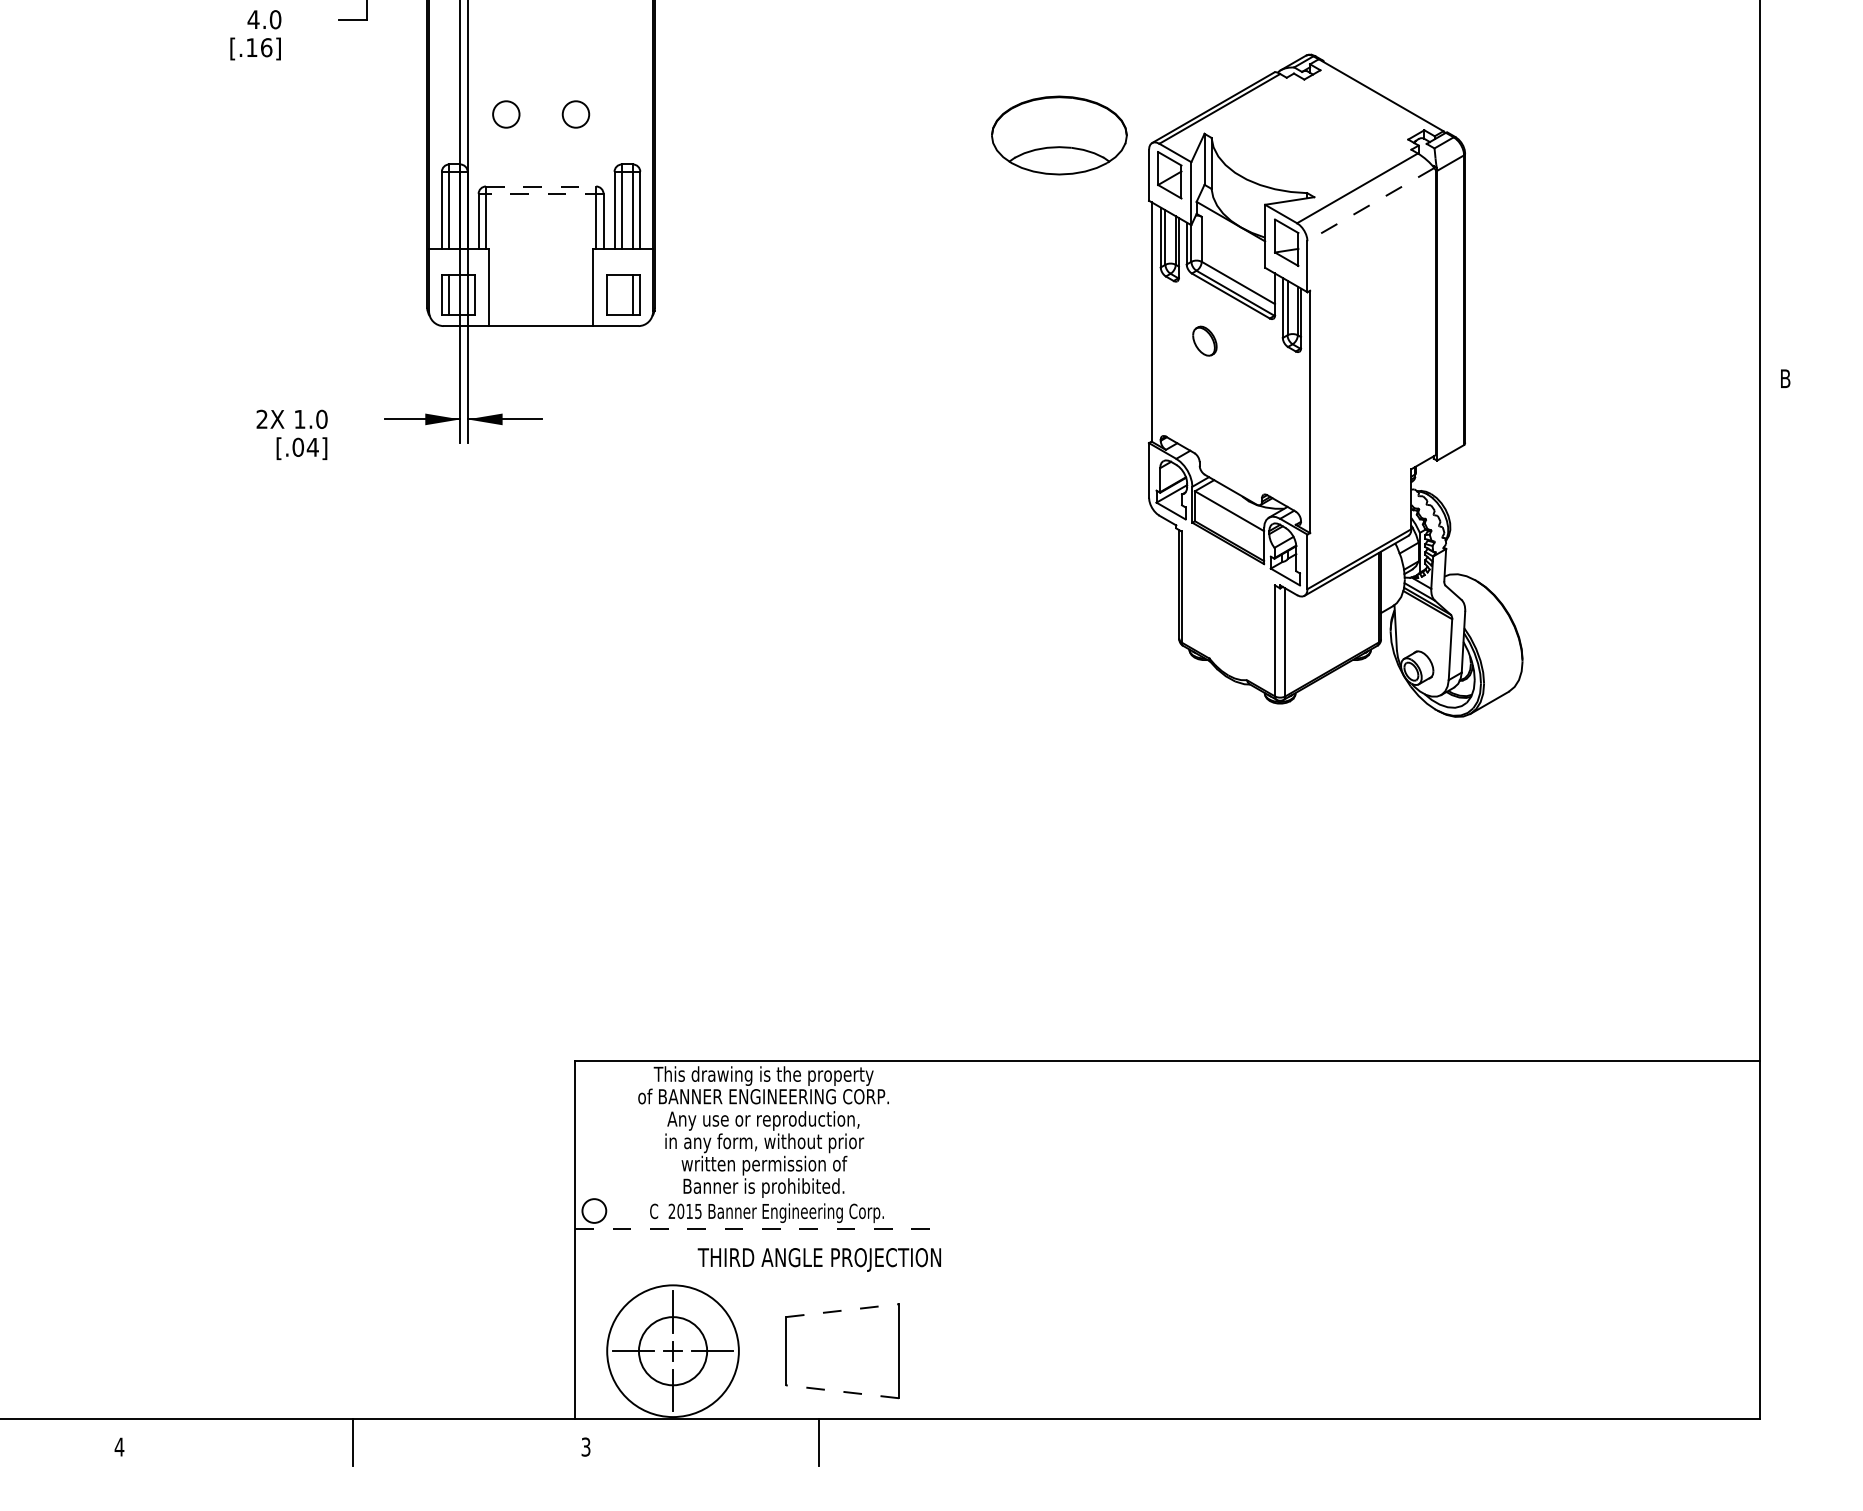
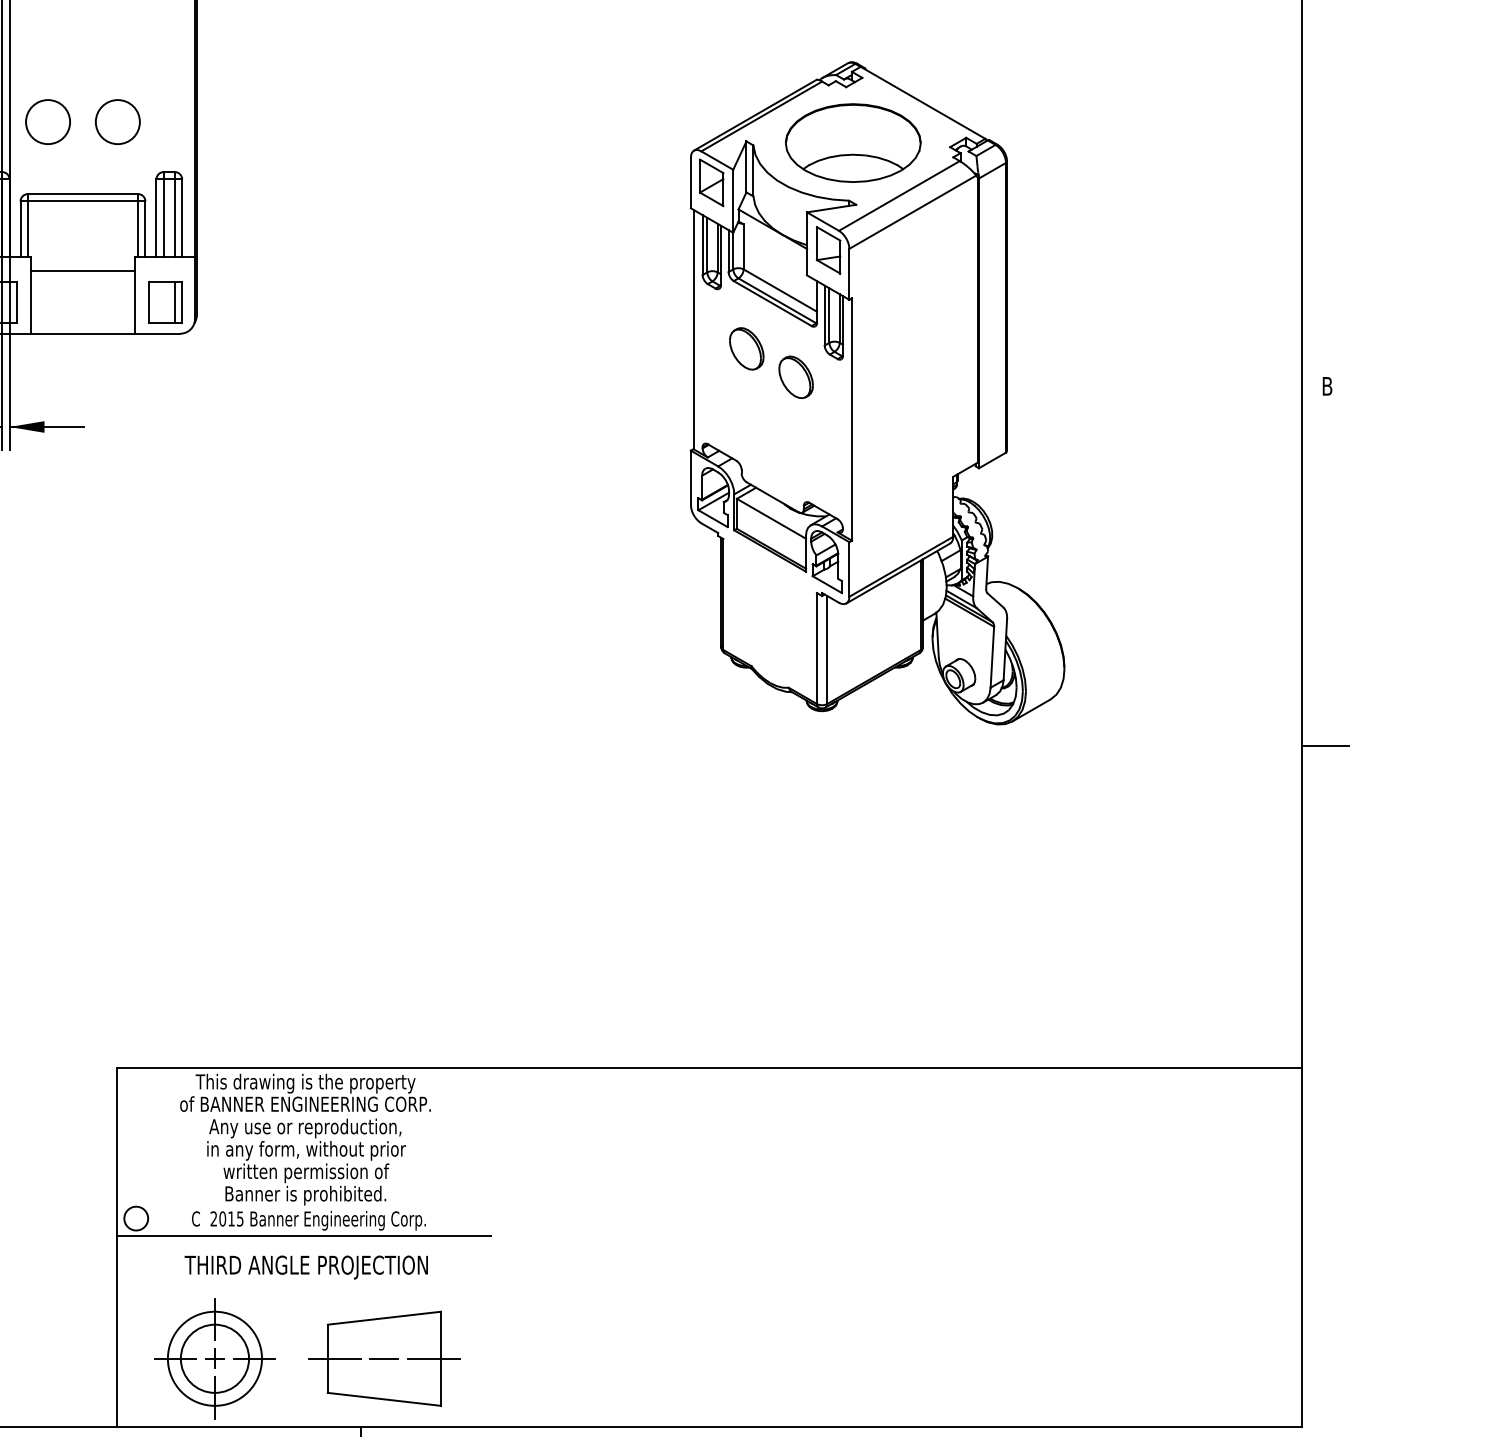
circle: (506, 114) -> (48, 122), size x1.67
circle: (575, 114) -> (117, 122), size x1.67
part: (1059, 135) -> (853, 143), moved
line: (541, 186) -> (83, 194), dashed -> solid
line: (540, 193) -> (82, 201), dashed -> solid
line: (1370, 204) -> (912, 212), dashed -> solid
line: (540, 263) -> (82, 271), added
part: (1204, 340) -> (746, 348), size x1.43
part: (1253, 369) -> (795, 377), added
line: (1783, 738) -> (1325, 746), added
line: (762, 1228) -> (304, 1236), dashed -> solid
text: (818, 1259) -> (305, 1267), moved
line: (842, 1310) -> (384, 1318), dashed -> solid
circle: (673, 1351) -> (215, 1359), size x0.71
line: (793, 1351) -> (335, 1359), added
line: (842, 1351) -> (384, 1359), added
line: (891, 1351) -> (433, 1359), added
line: (842, 1391) -> (384, 1399), dashed -> solid

